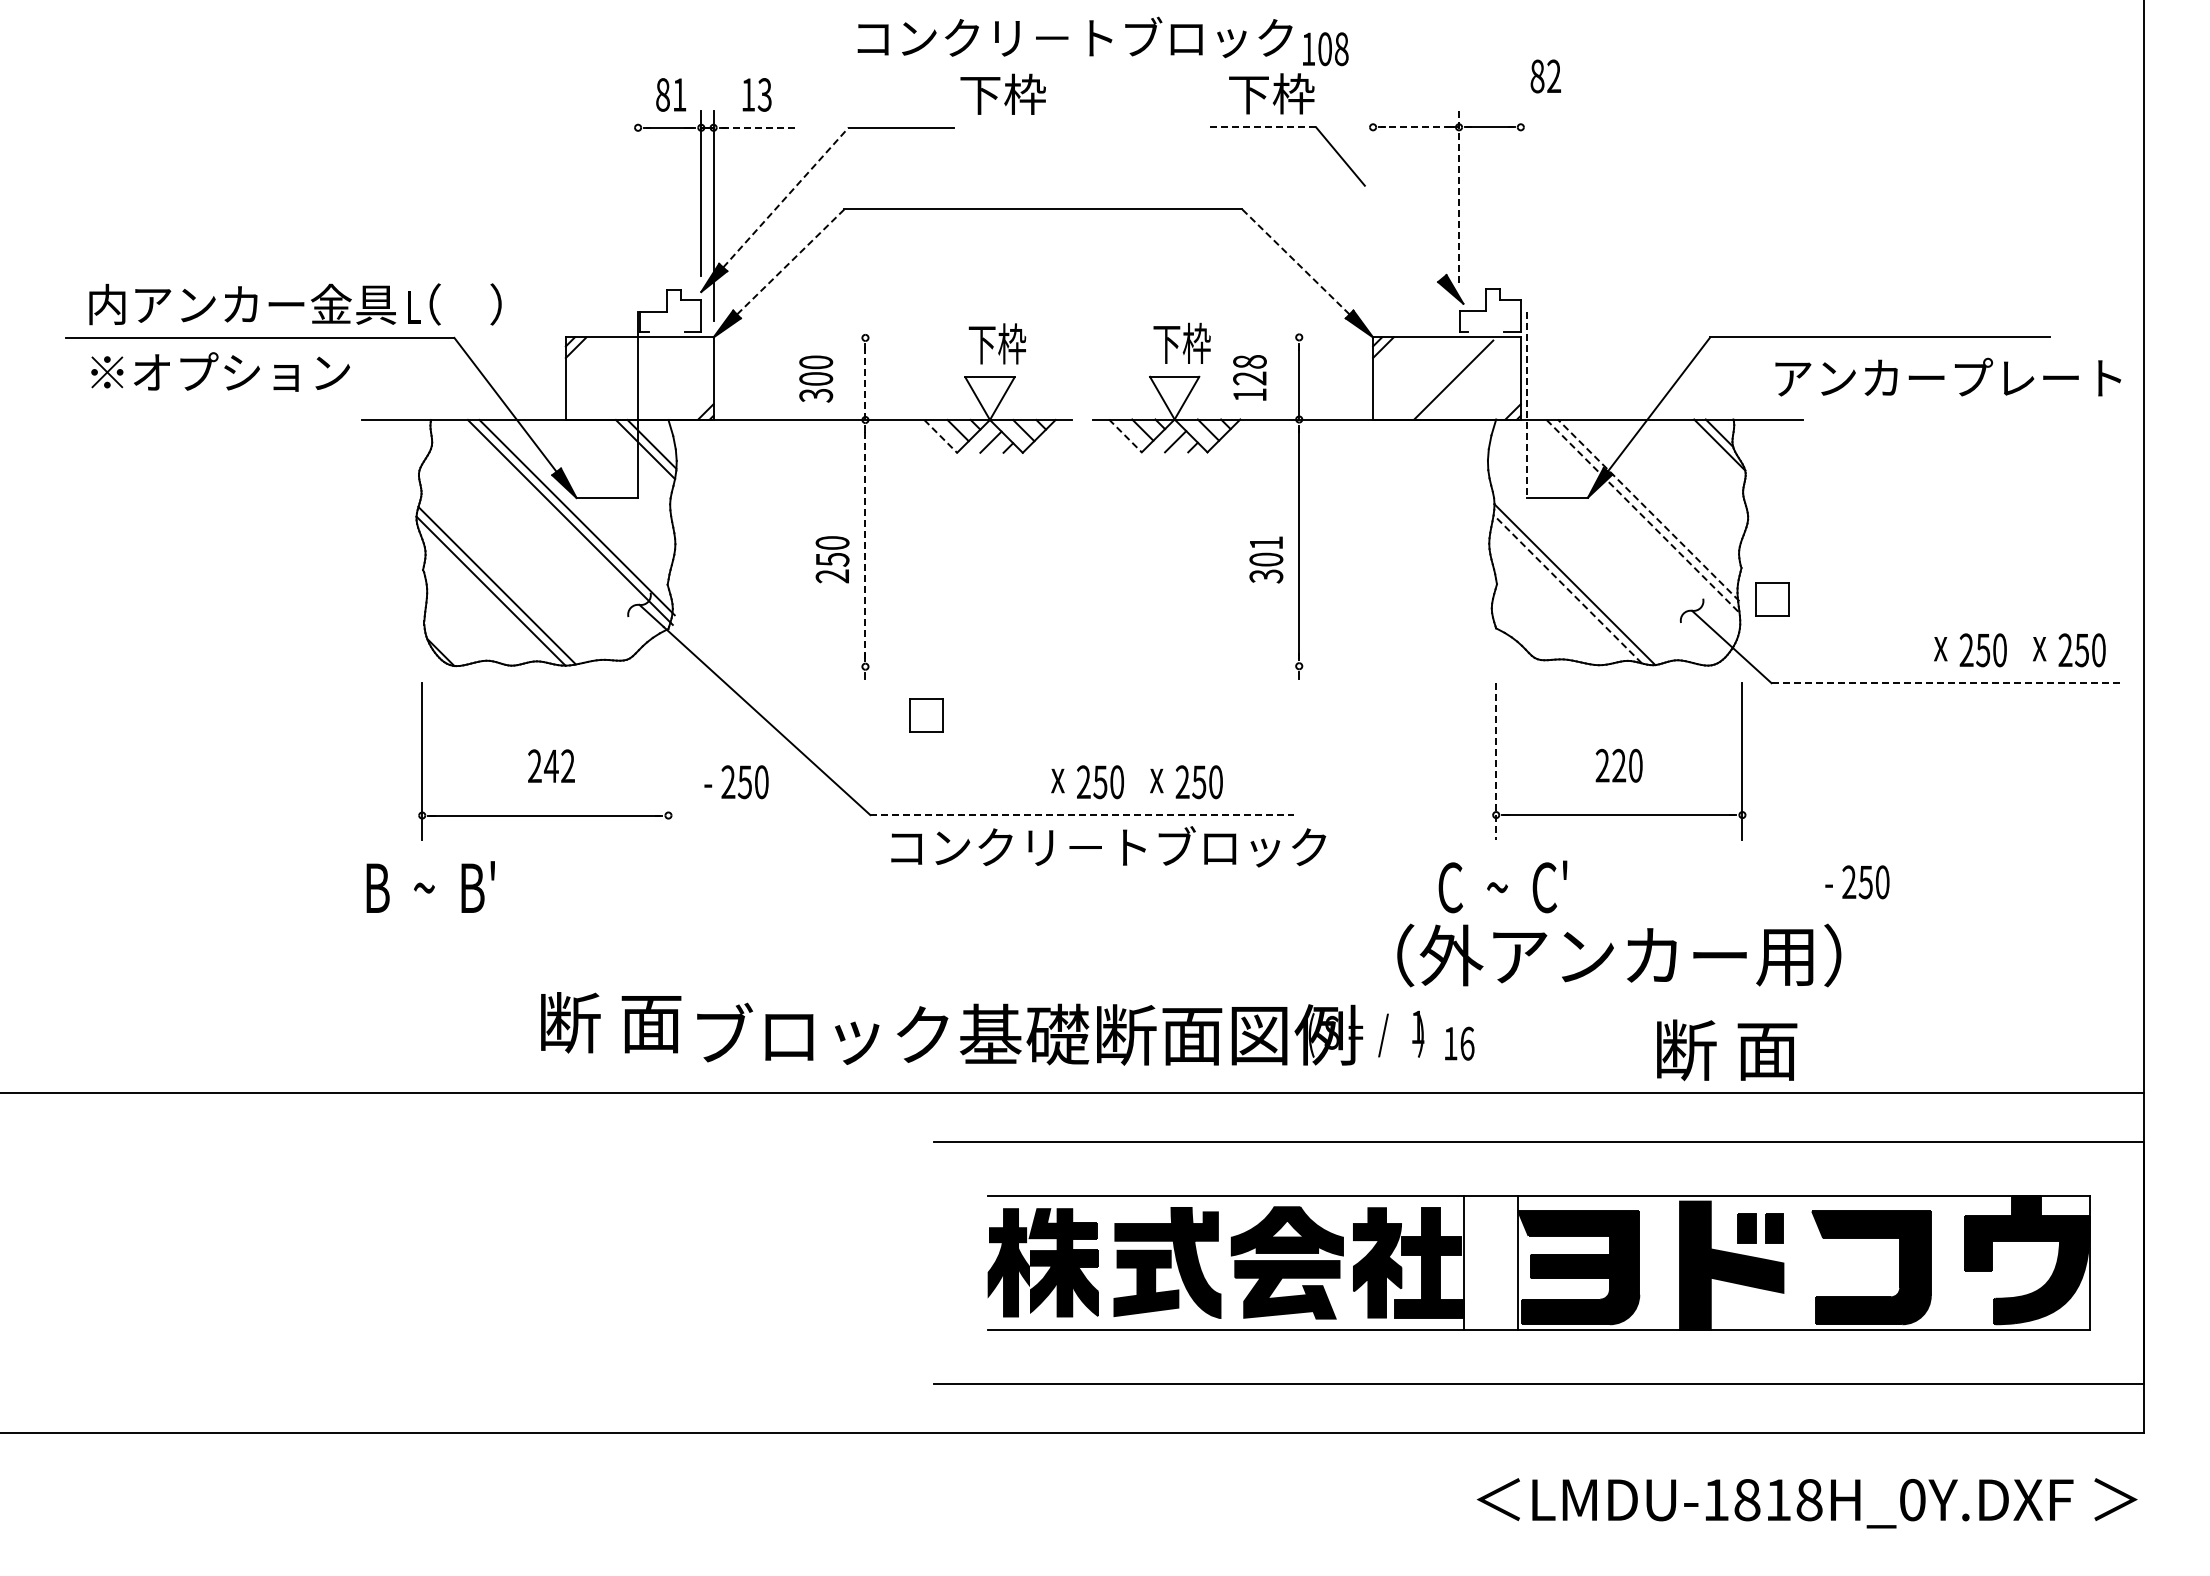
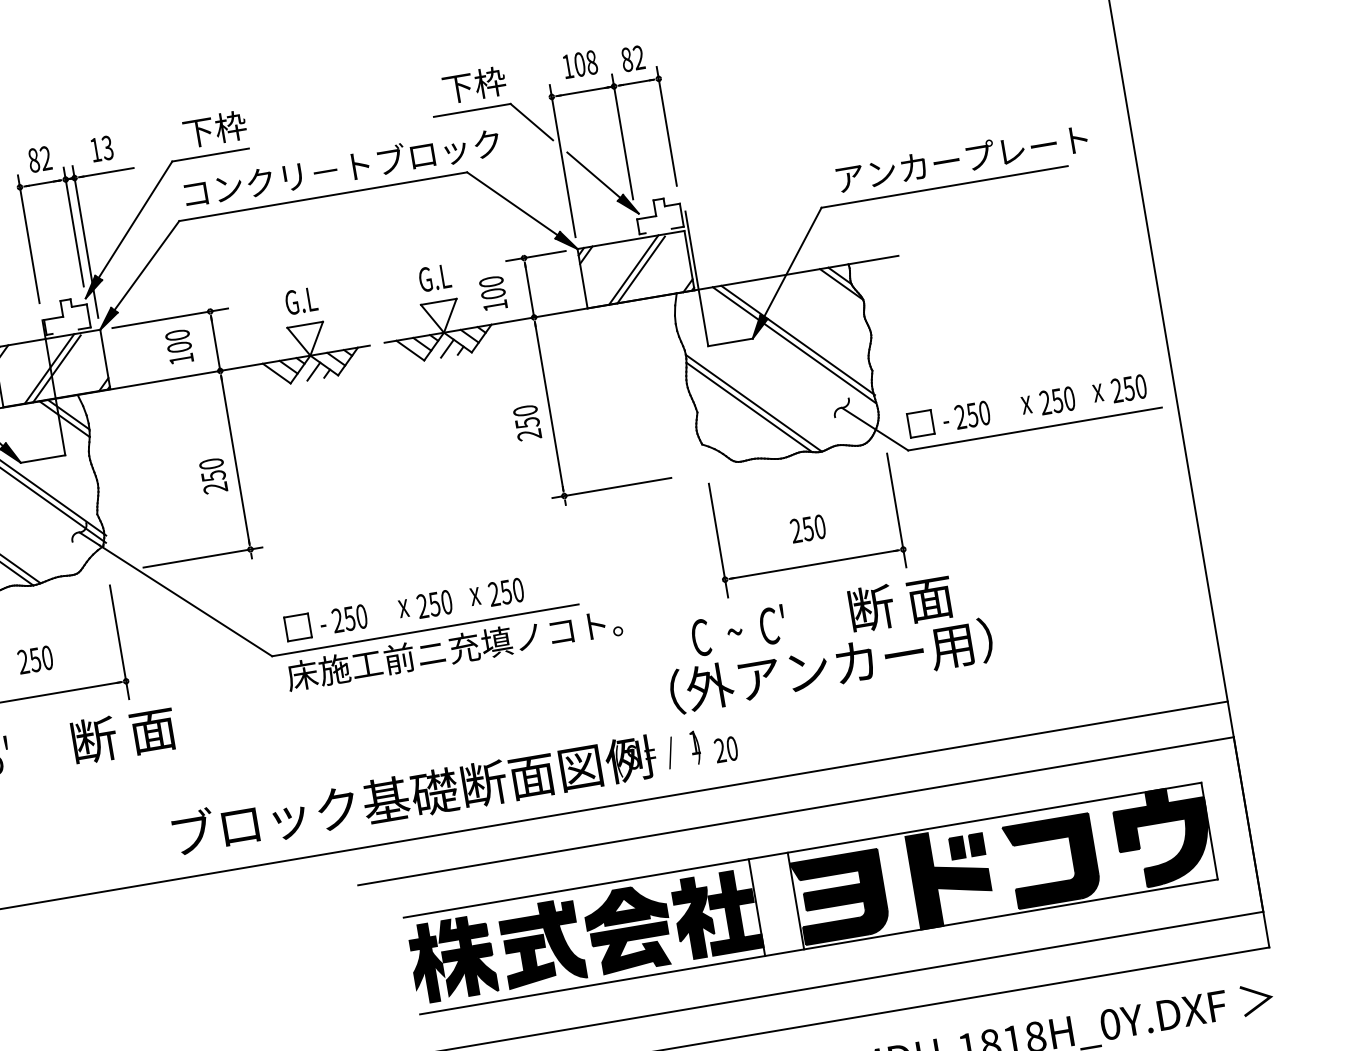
text: (1074, 37) -> (341, 168), moved
text: (1325, 49) -> (580, 64), moved
text: (1545, 76) -> (632, 58), moved
text: (1002, 93) -> (214, 128), moved
text: (679, 94) -> (45, 158), 81 -> 82
line: (758, 127) -> (107, 172), dashed -> solid
line: (1263, 127) -> (472, 110), dashed -> solid
line: (1416, 127) -> (583, 91), dashed -> solid
line: (1520, 192) -> (666, 126), added
line: (1459, 196) -> (622, 136), dashed -> solid
line: (785, 197) -> (135, 219), dashed -> solid
line: (638, 199) -> (29, 239), added
line: (1373, 215) -> (562, 160), added
line: (1411, 241) -> (593, 174), added
line: (791, 261) -> (147, 265), dashed -> solid
line: (1295, 261) -> (512, 203), dashed -> solid
line: (810, 337) -> (170, 317), added
line: (1315, 337) -> (535, 256), added
text: (1181, 342) -> (439, 276), 下枠 -> G.L
text: (997, 343) -> (306, 299), 下枠 -> G.L
text: (1249, 370) -> (492, 288), 128 -> 100
text: (1948, 376) -> (962, 157), moved
line: (636, 378) -> (49, 368), added
line: (1443, 378) -> (633, 270), added
line: (646, 379) -> (56, 368), added
line: (865, 383) -> (215, 344), dashed -> solid
text: (816, 395) -> (181, 359), 300 -> 100
line: (1526, 405) -> (696, 279), dashed -> solid
line: (941, 436) -> (277, 373), dashed -> solid
line: (1125, 436) -> (410, 351), dashed -> solid
line: (1648, 510) -> (798, 340), dashed -> solid
line: (1642, 515) -> (794, 344), dashed -> solid
line: (865, 542) -> (235, 459), dashed -> solid
text: (1266, 559) -> (527, 422), 301 -> 250
line: (1567, 589) -> (749, 407), dashed -> solid
part: (1772, 599) -> (920, 424), moved
line: (799, 666) -> (202, 557), added
line: (1364, 666) -> (611, 488), added
line: (1947, 683) -> (1035, 429), dashed -> solid
part: (926, 715) -> (297, 627), moved
line: (668, 761) -> (119, 642), added
line: (1496, 761) -> (718, 540), dashed -> solid
text: (1619, 765) -> (808, 528), 220 -> 250
text: (559, 766) -> (41, 659), 242 -> 250
text: (736, 782) -> (343, 619), moved
line: (1082, 815) -> (425, 630), dashed -> solid
text: (1116, 846) -> (454, 648), コンクリ－トブロック -> 床施工前ニ充填ノコト。
text: (1857, 882) -> (966, 416), moved
text: (611, 1022) -> (124, 735), moved
text: (1458, 1043) -> (725, 749), 16 -> 20
text: (1727, 1050) -> (901, 603), moved

